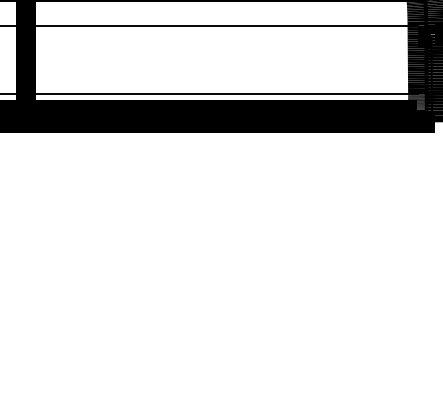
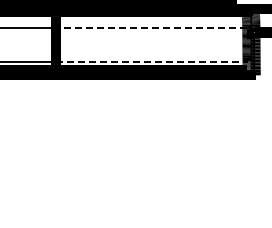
line: (221, 26) -> (151, 28), solid -> dashed
line: (221, 93) -> (151, 61), solid -> dashed

